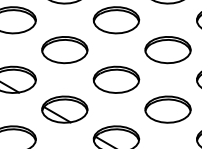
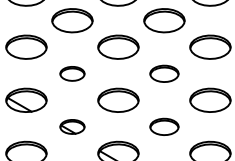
part: (64, 49) -> (72, 73), size x0.6
part: (168, 49) -> (164, 73), size x0.7
part: (64, 109) -> (72, 126), size x0.6
part: (168, 109) -> (164, 126), size x0.7

